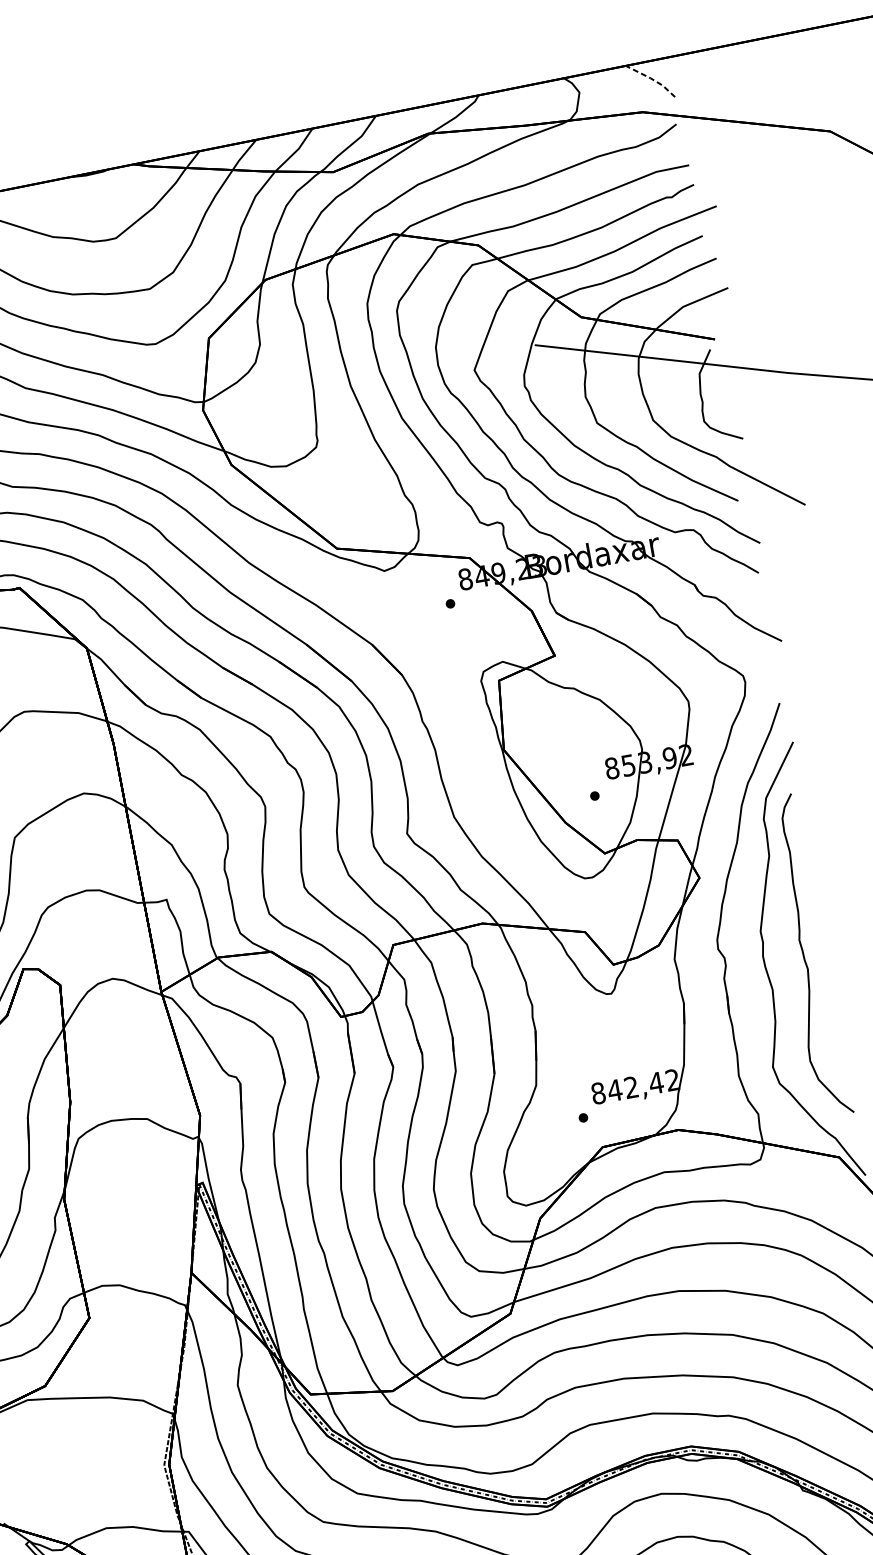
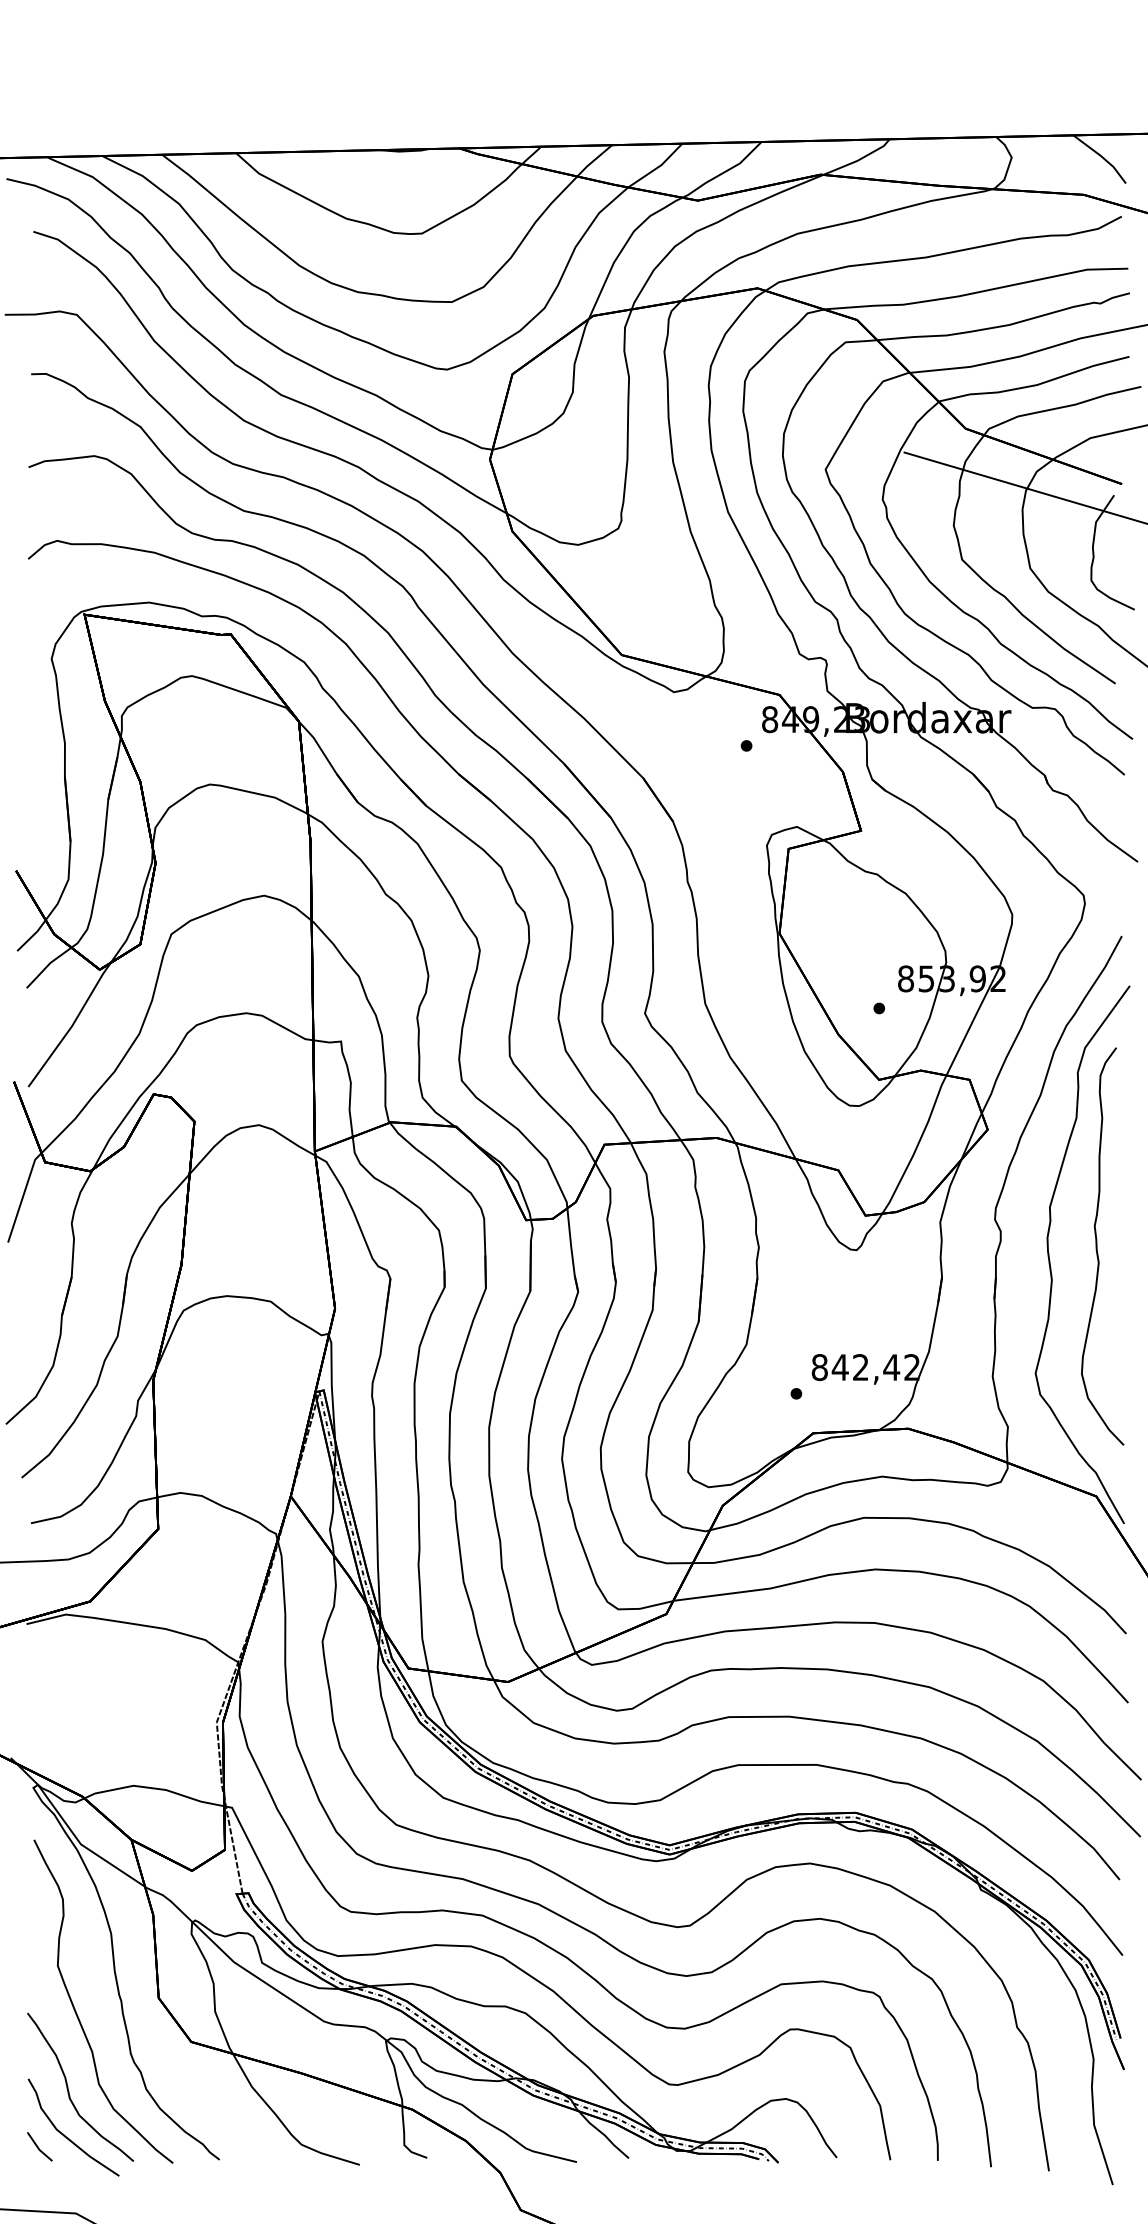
line: (652, 78) -> (1102, 156), dashed -> solid

